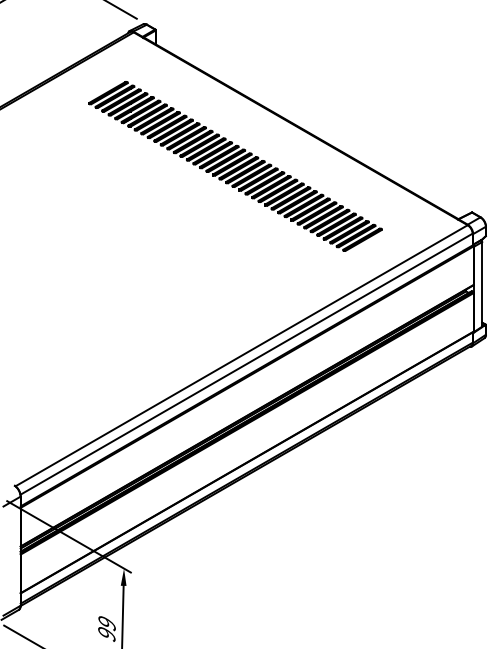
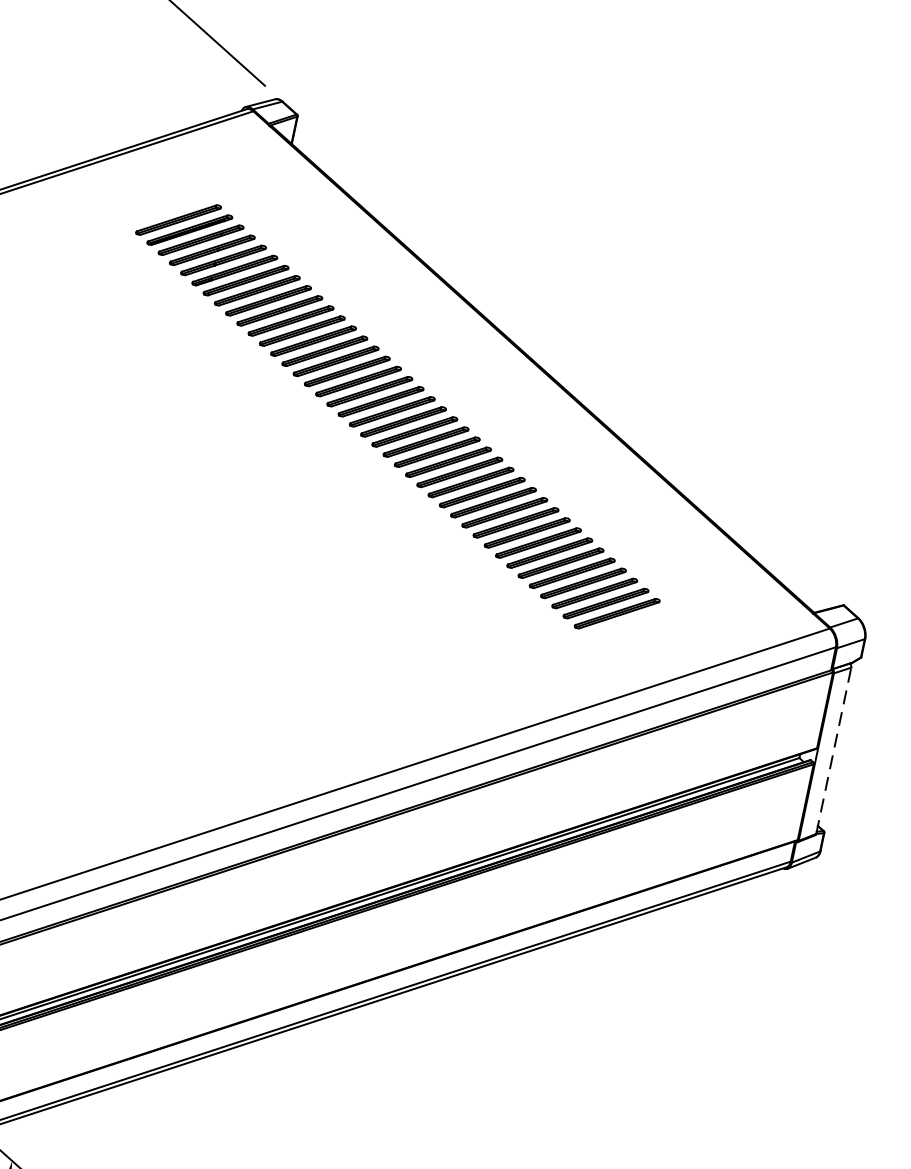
line: (482, 283) -> (834, 749), solid -> dashed

